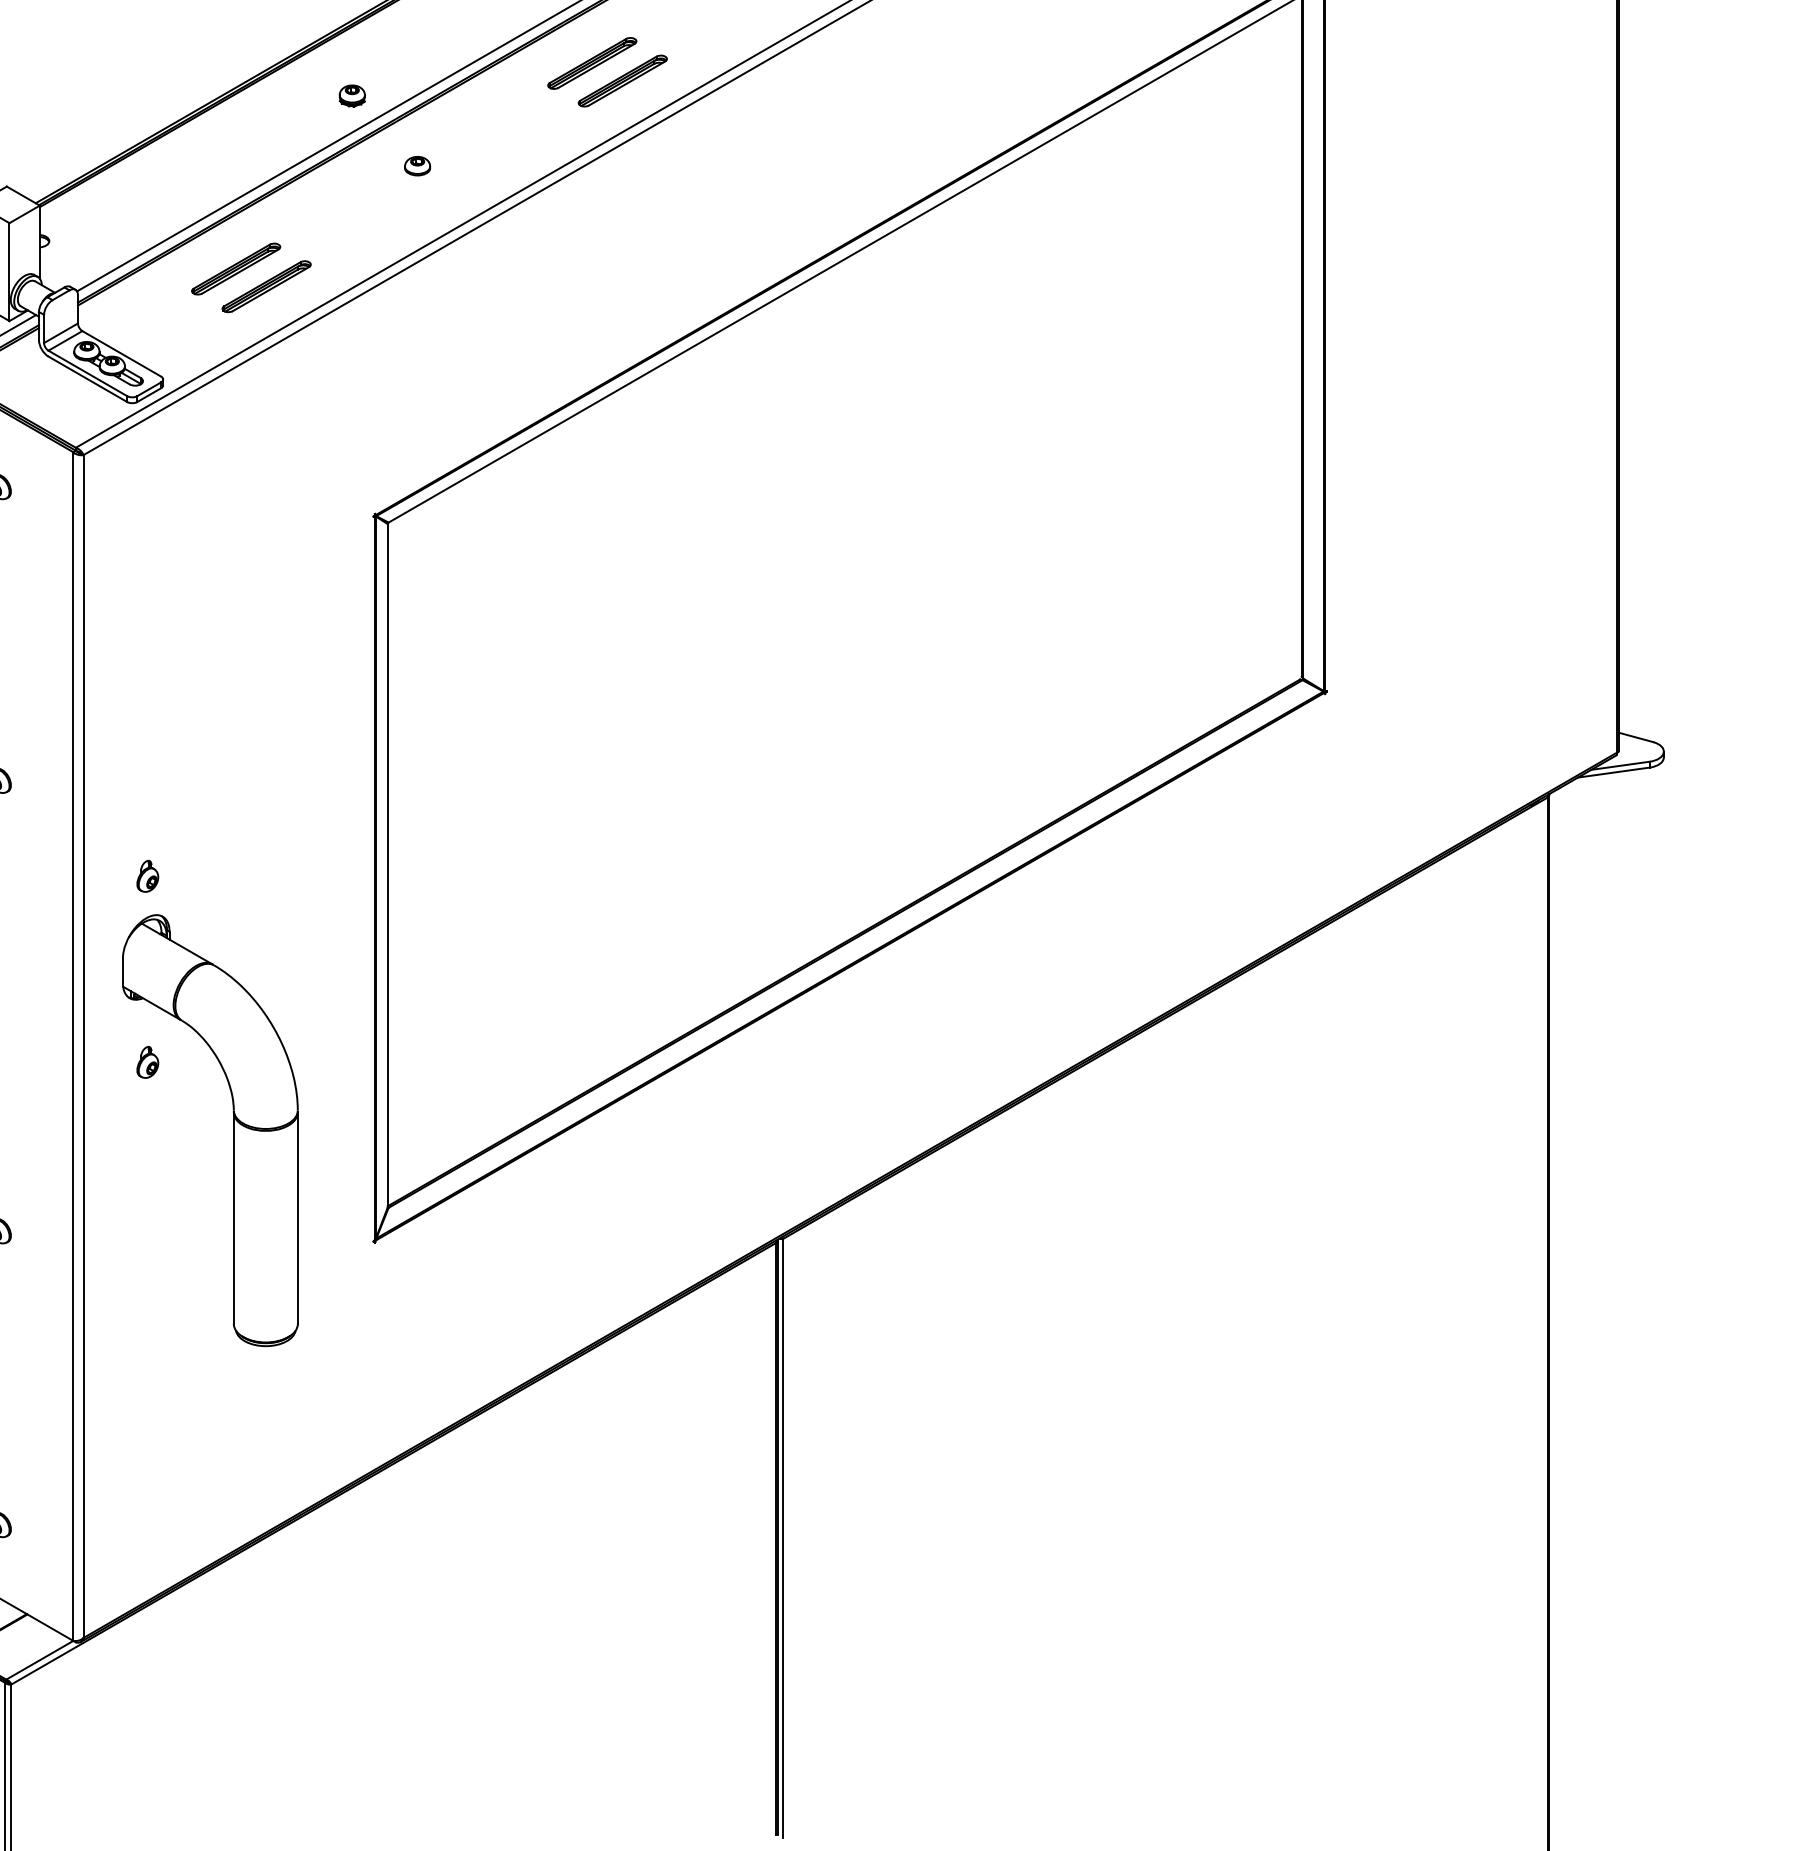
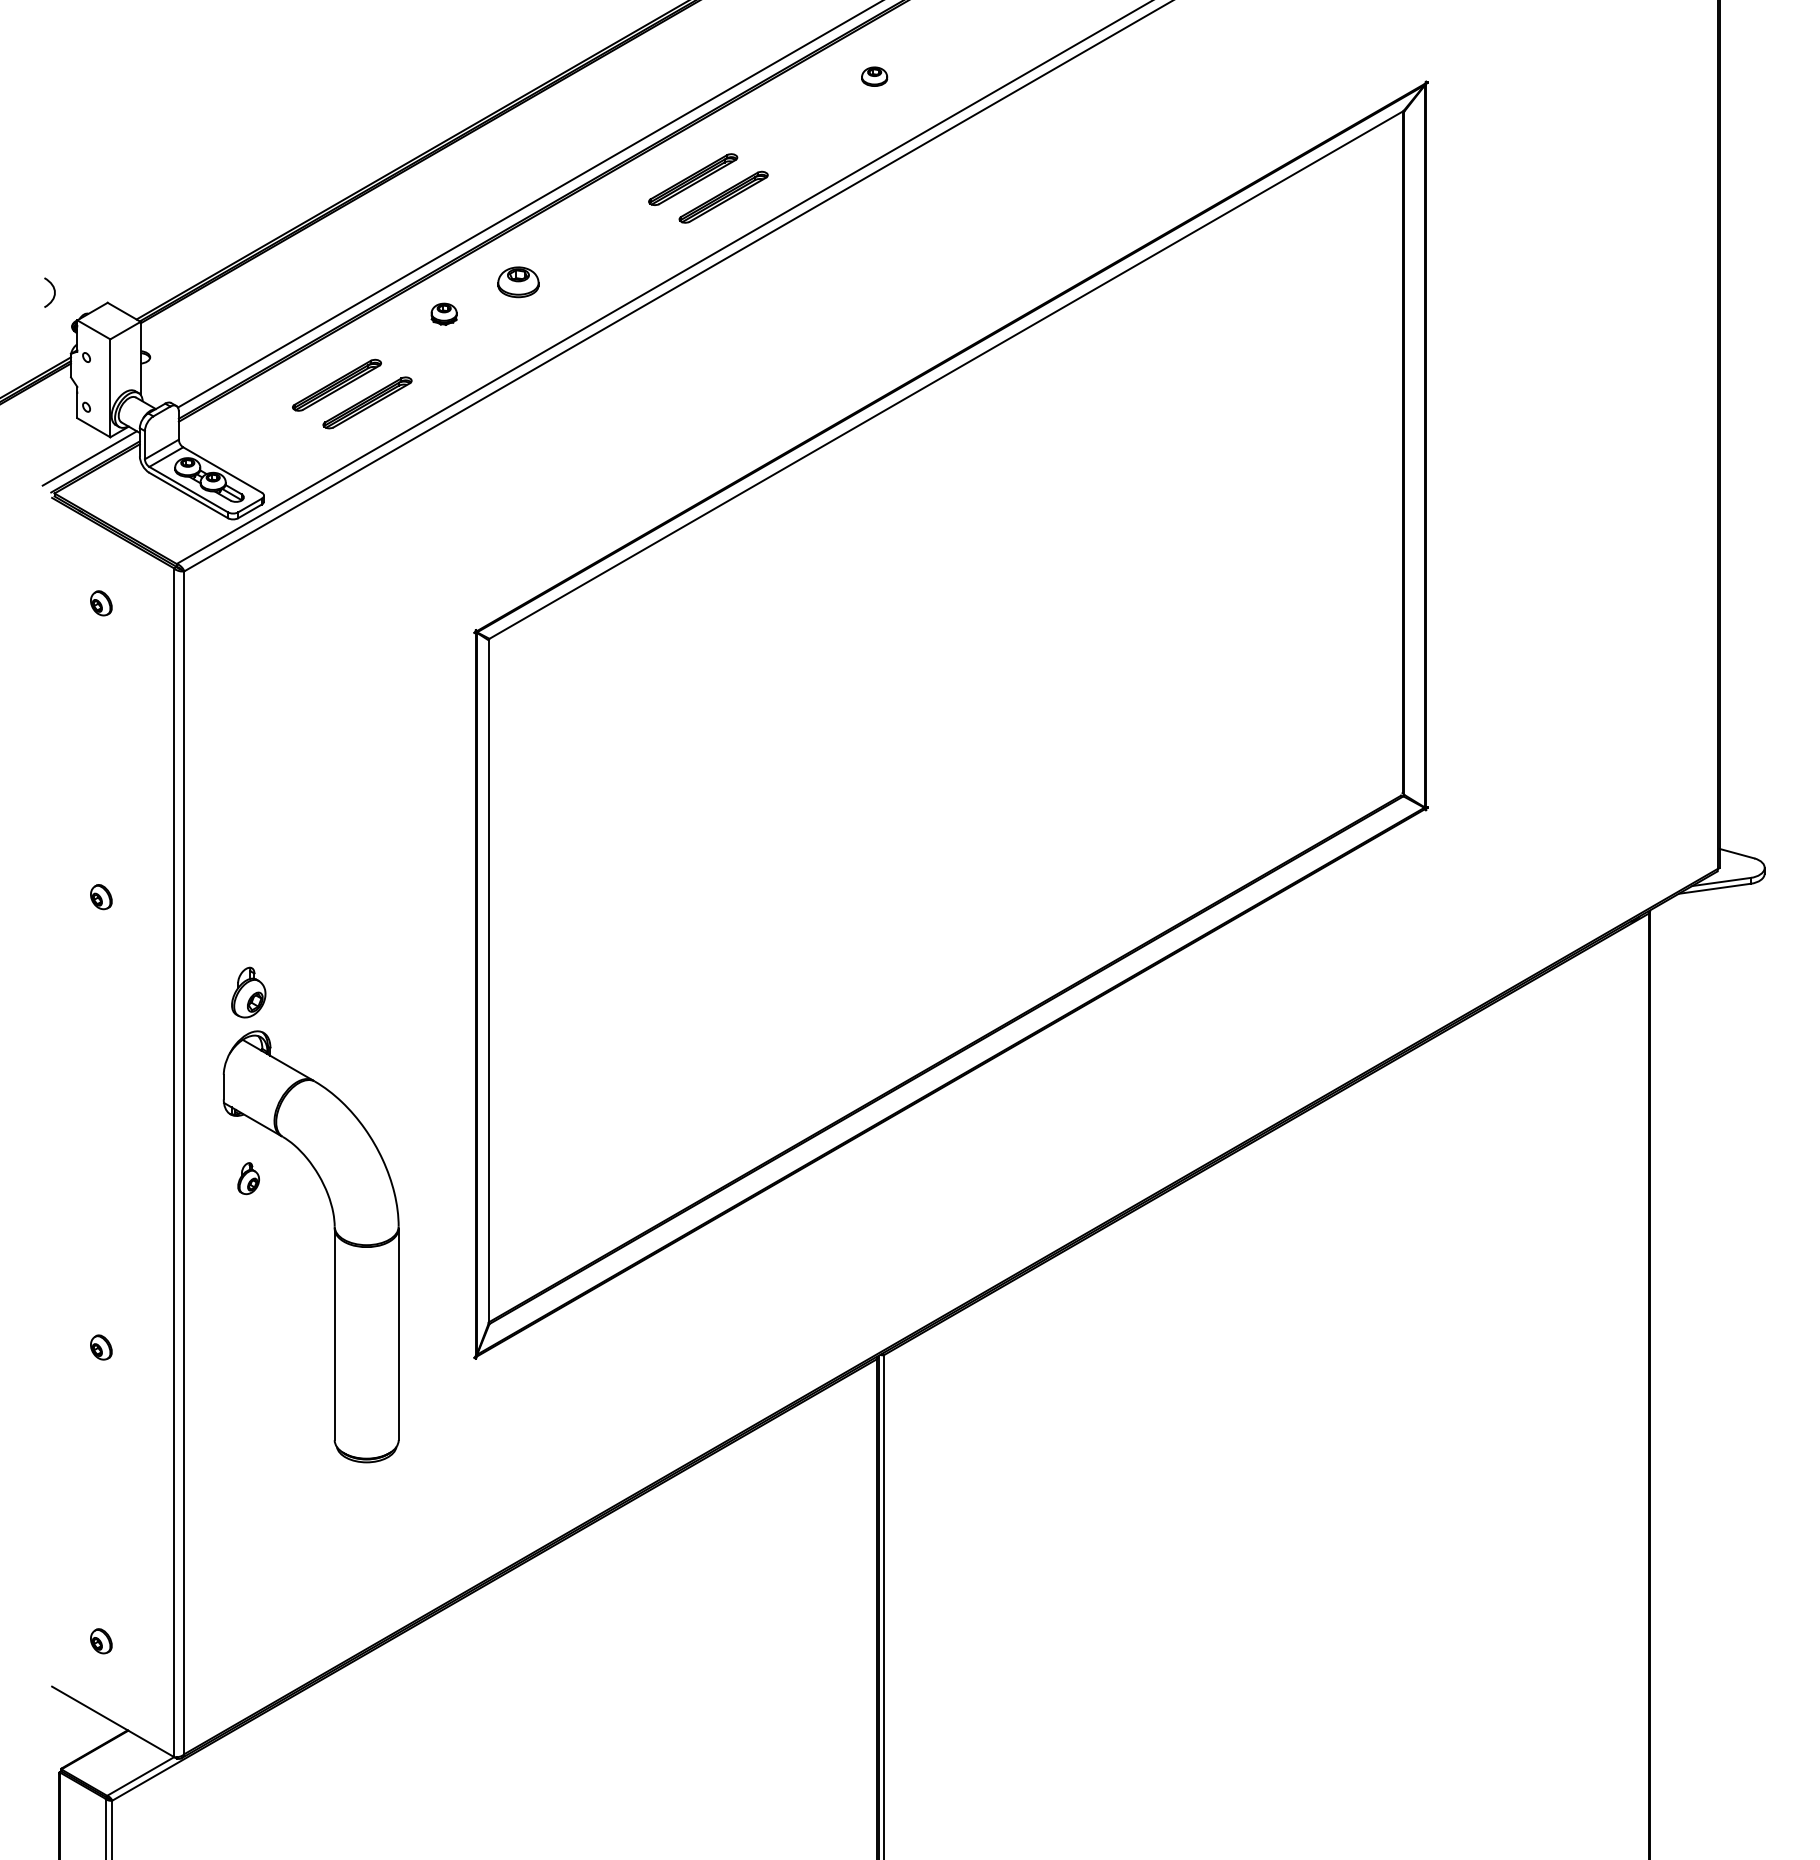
part: (351, 95) -> (443, 313), moved
part: (417, 166) -> (518, 282), size x1.6
part: (147, 876) -> (248, 992), size x1.6

